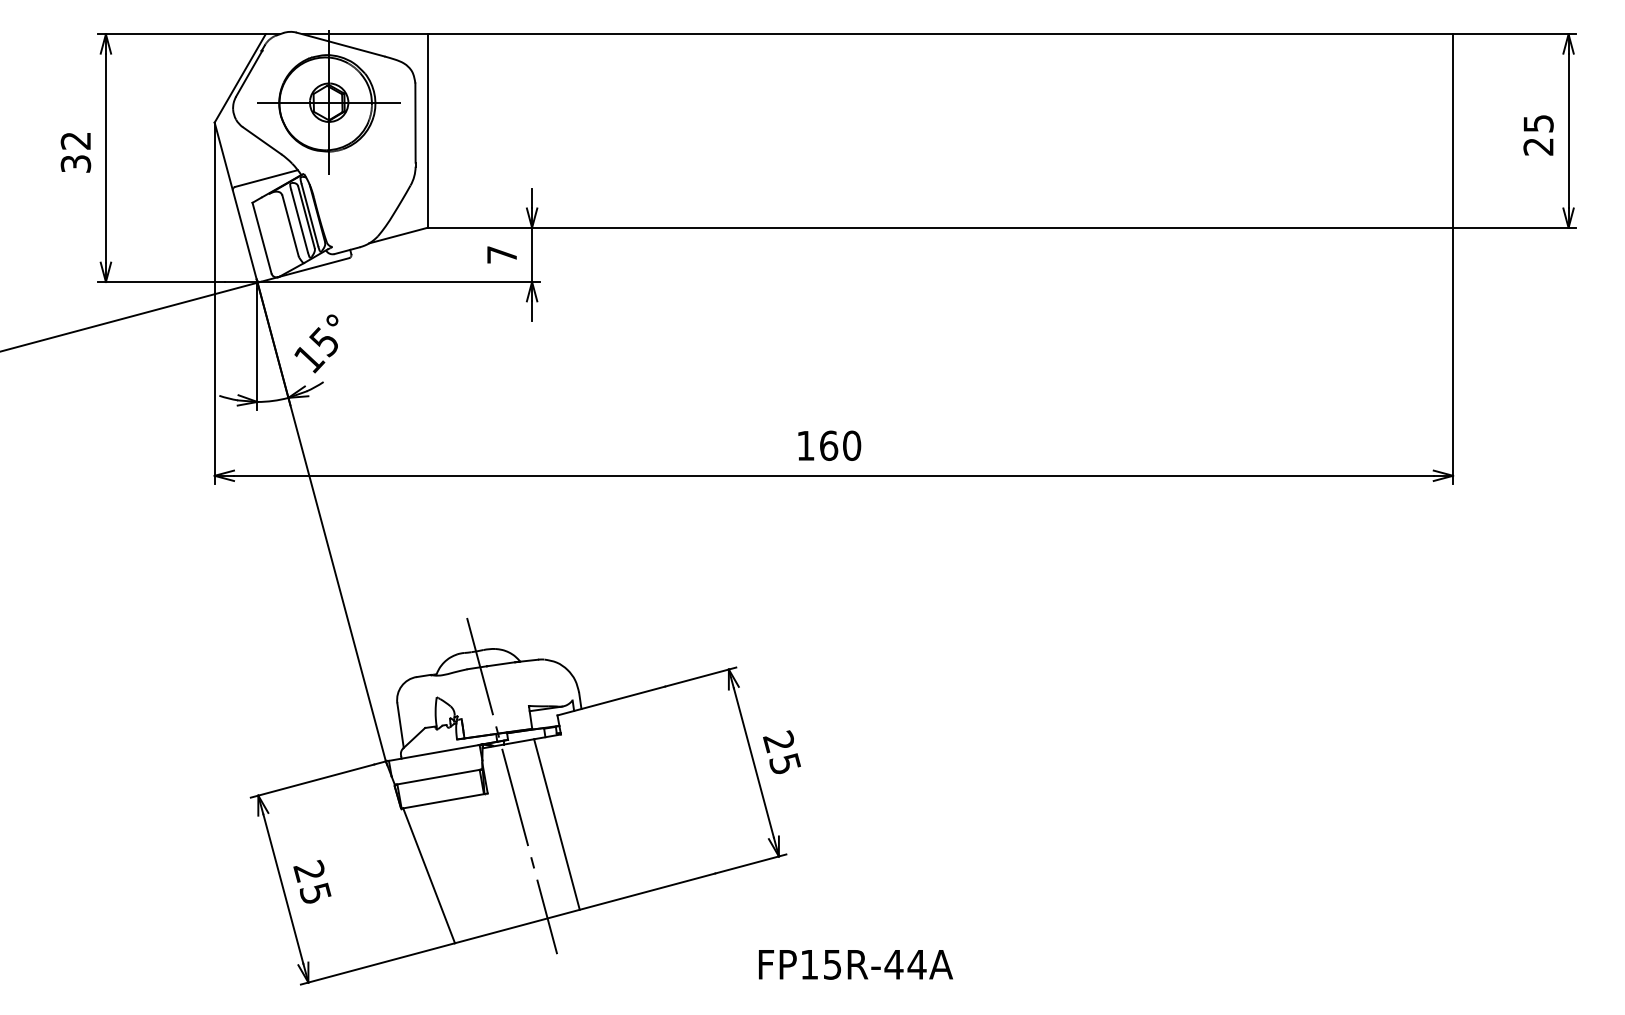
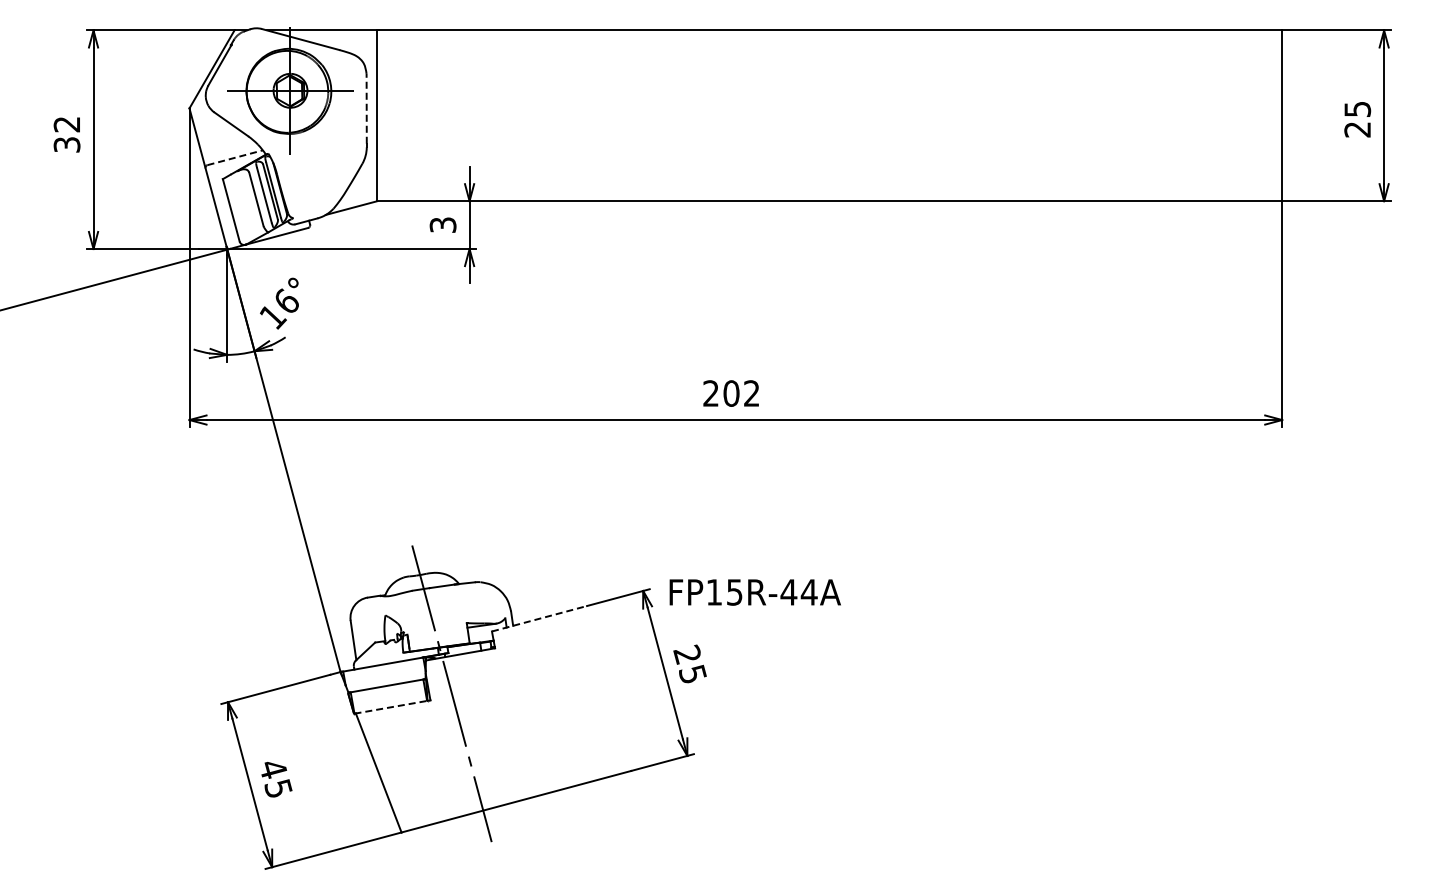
line: (415, 122) -> (366, 108), solid -> dashed
line: (266, 178) -> (235, 157), solid -> dashed
text: (501, 254) -> (442, 224), 7 -> 3
text: (323, 341) -> (285, 301), 15° -> 16°
text: (828, 445) -> (731, 393), 160 -> 202
line: (612, 700) -> (540, 618), solid -> dashed
line: (442, 801) -> (390, 707), solid -> dashed
line: (556, 824) -> (491, 727), removed
text: (309, 870) -> (273, 768), 25 -> 45
text: (854, 964) -> (754, 592), moved

